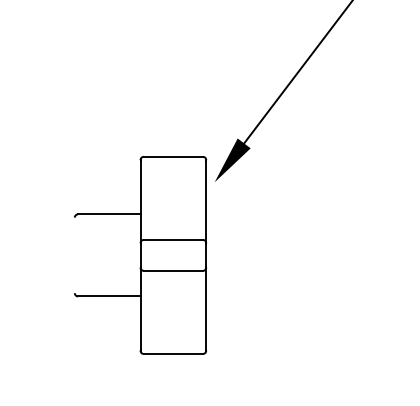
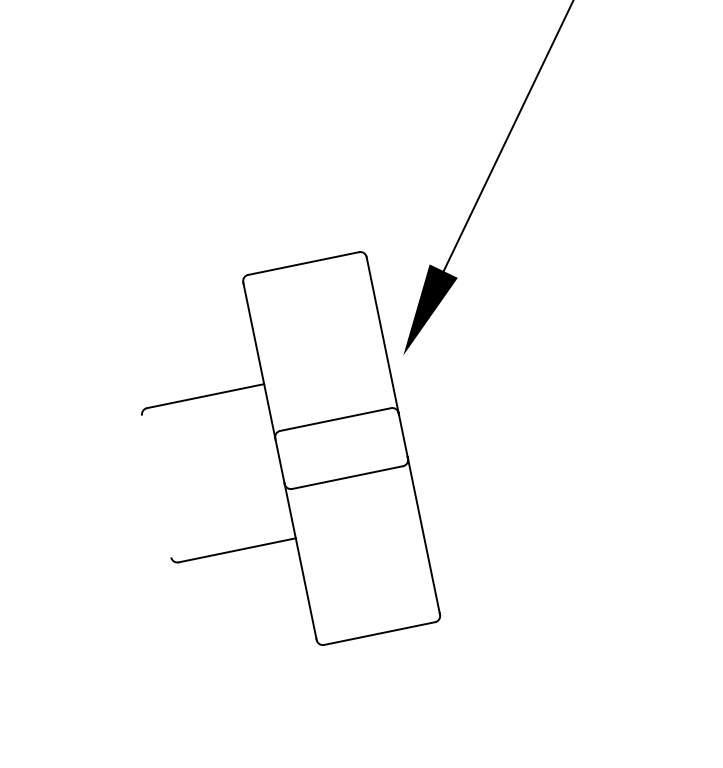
part: (140, 255) -> (279, 461), moved

